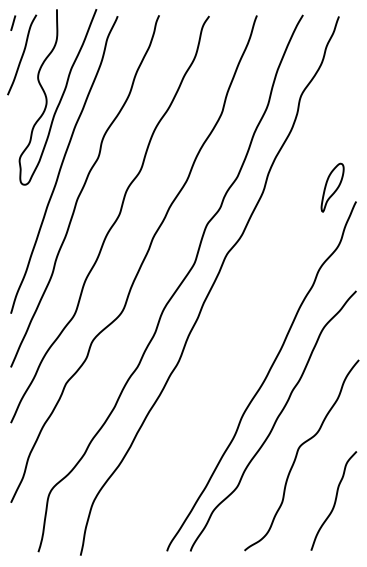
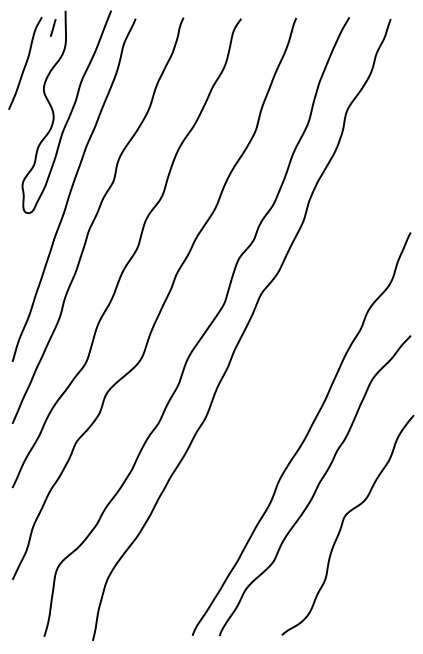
line: (13, 22) -> (53, 27), moved
part: (332, 187) -> (383, 216), removed
curve: (334, 500) -> (385, 577), removed

